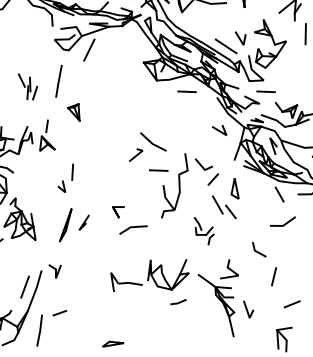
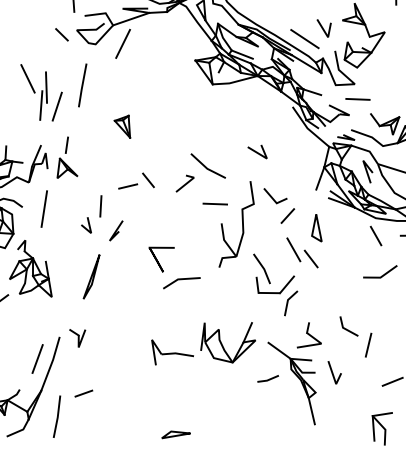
line: (43, 43) -> (62, 35), added
part: (27, 86) -> (40, 92), size x1.67
line: (186, 91) -> (252, 98), removed
part: (73, 112) -> (121, 126), moved
line: (219, 130) -> (257, 152), moved
part: (99, 152) -> (136, 180), added
line: (30, 173) -> (44, 207), added
part: (118, 212) -> (161, 259), size x1.67
line: (83, 222) -> (115, 230), moved
part: (204, 230) -> (276, 283), size x1.67
line: (258, 251) -> (347, 328), moved
line: (178, 302) -> (268, 379), moved
line: (247, 309) -> (333, 372), moved
part: (113, 343) -> (176, 433), moved

